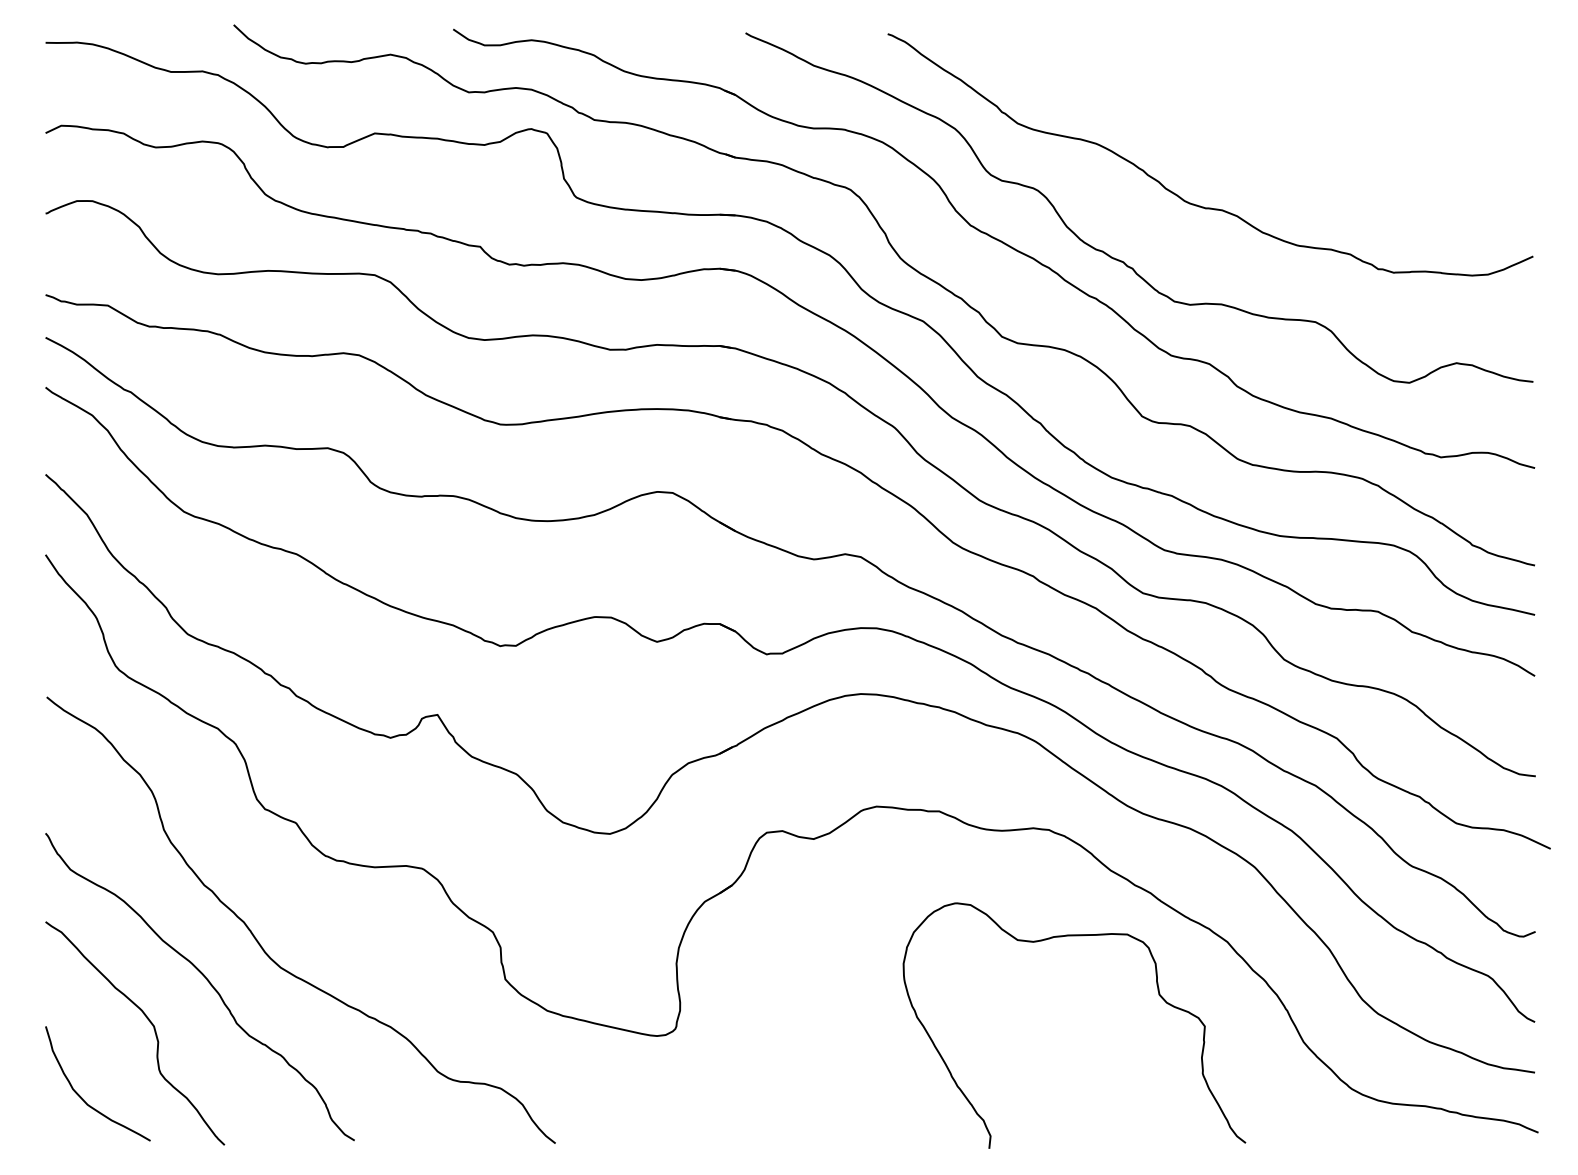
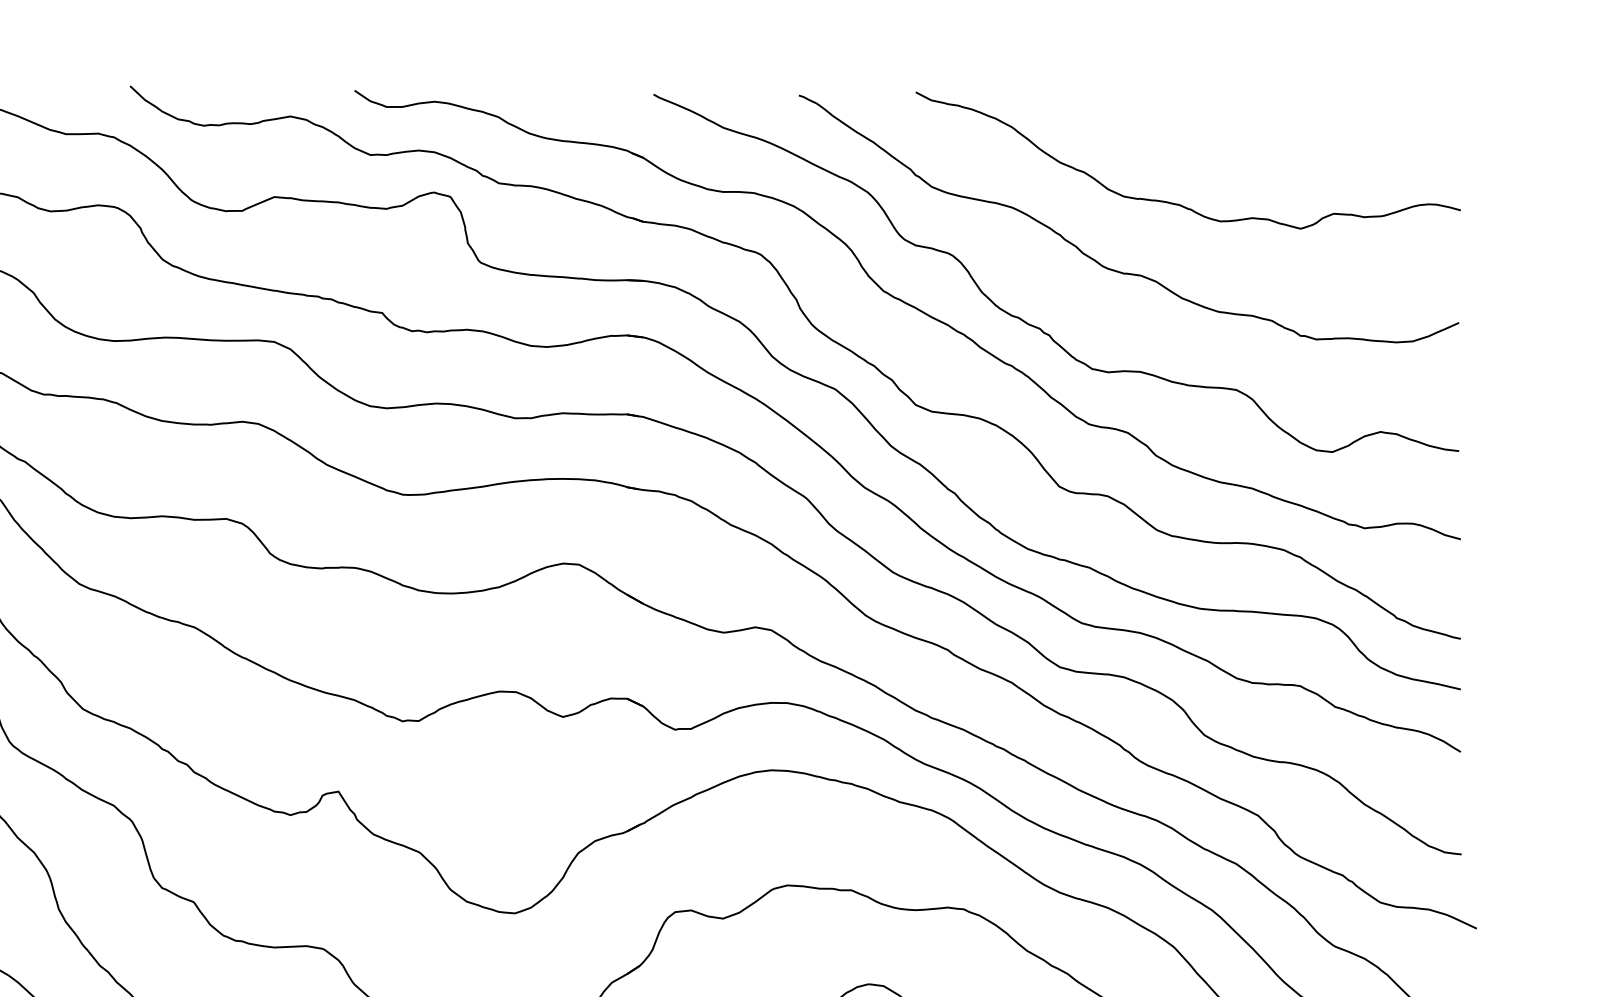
curve: (1257, 139) -> (1177, 203), added

